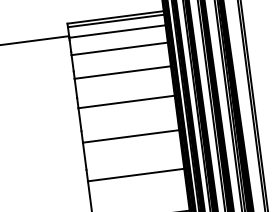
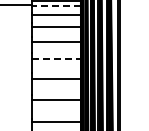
line: (115, 30) -> (55, 5), solid -> dashed
line: (131, 137) -> (56, 59), solid -> dashed

